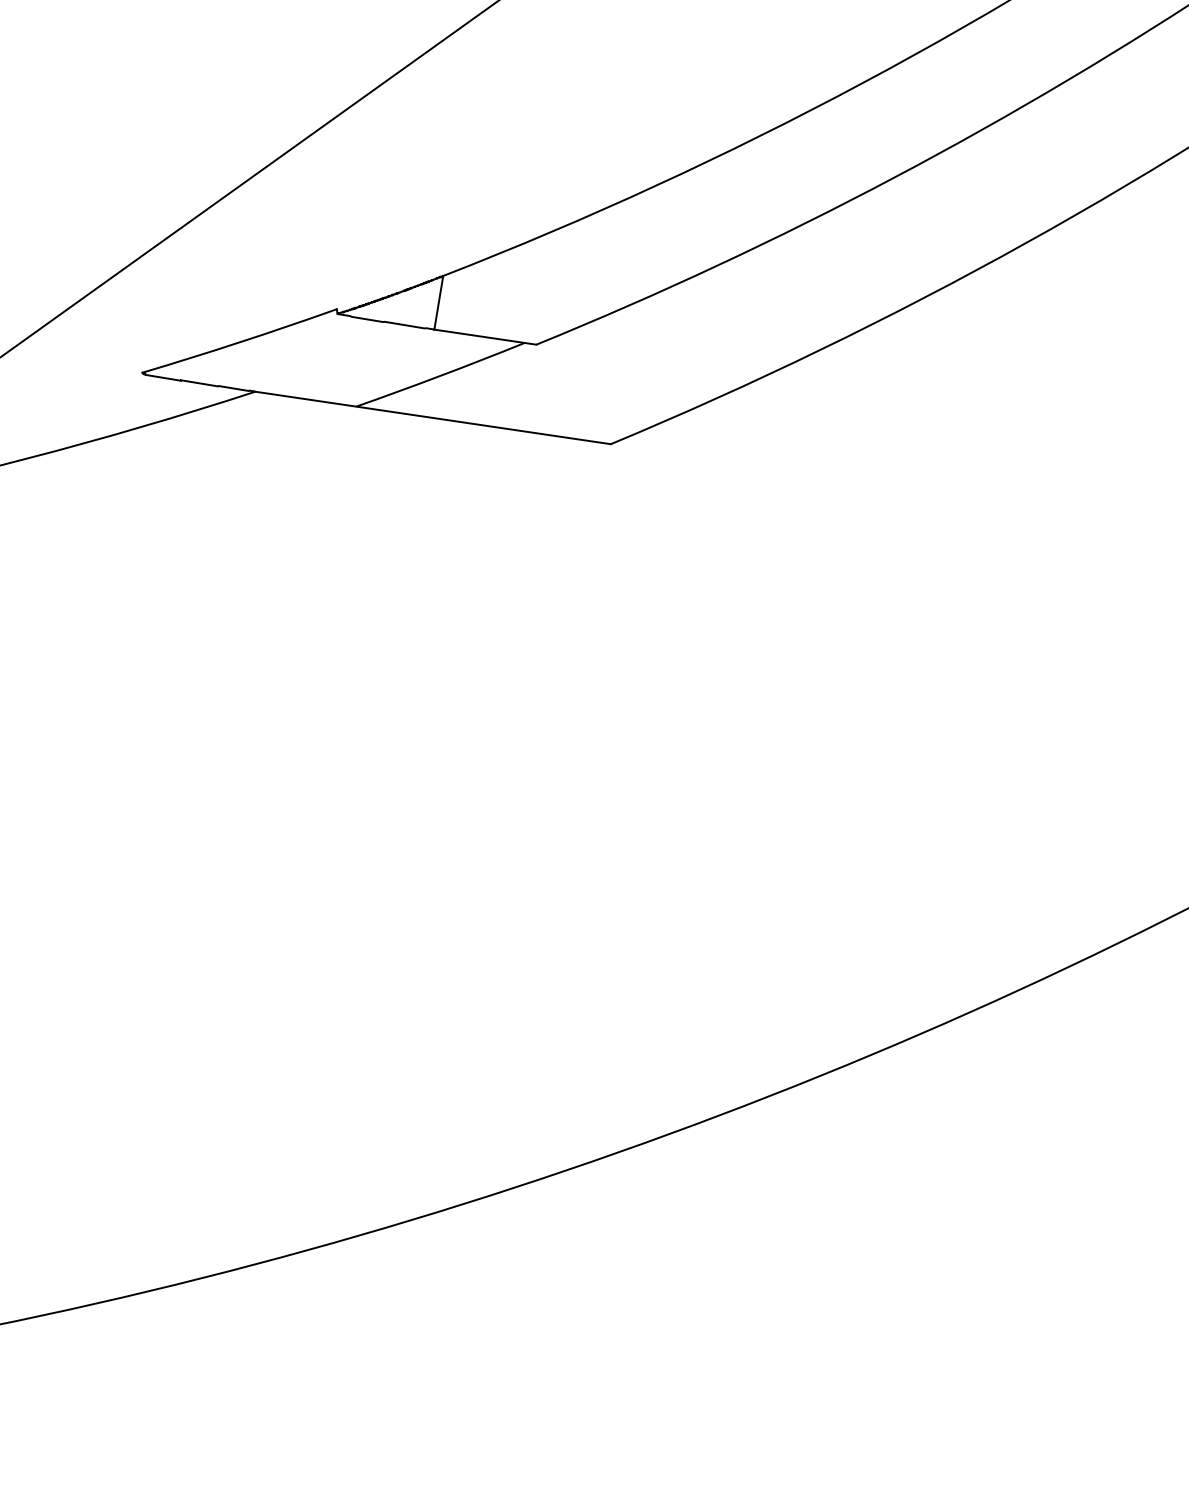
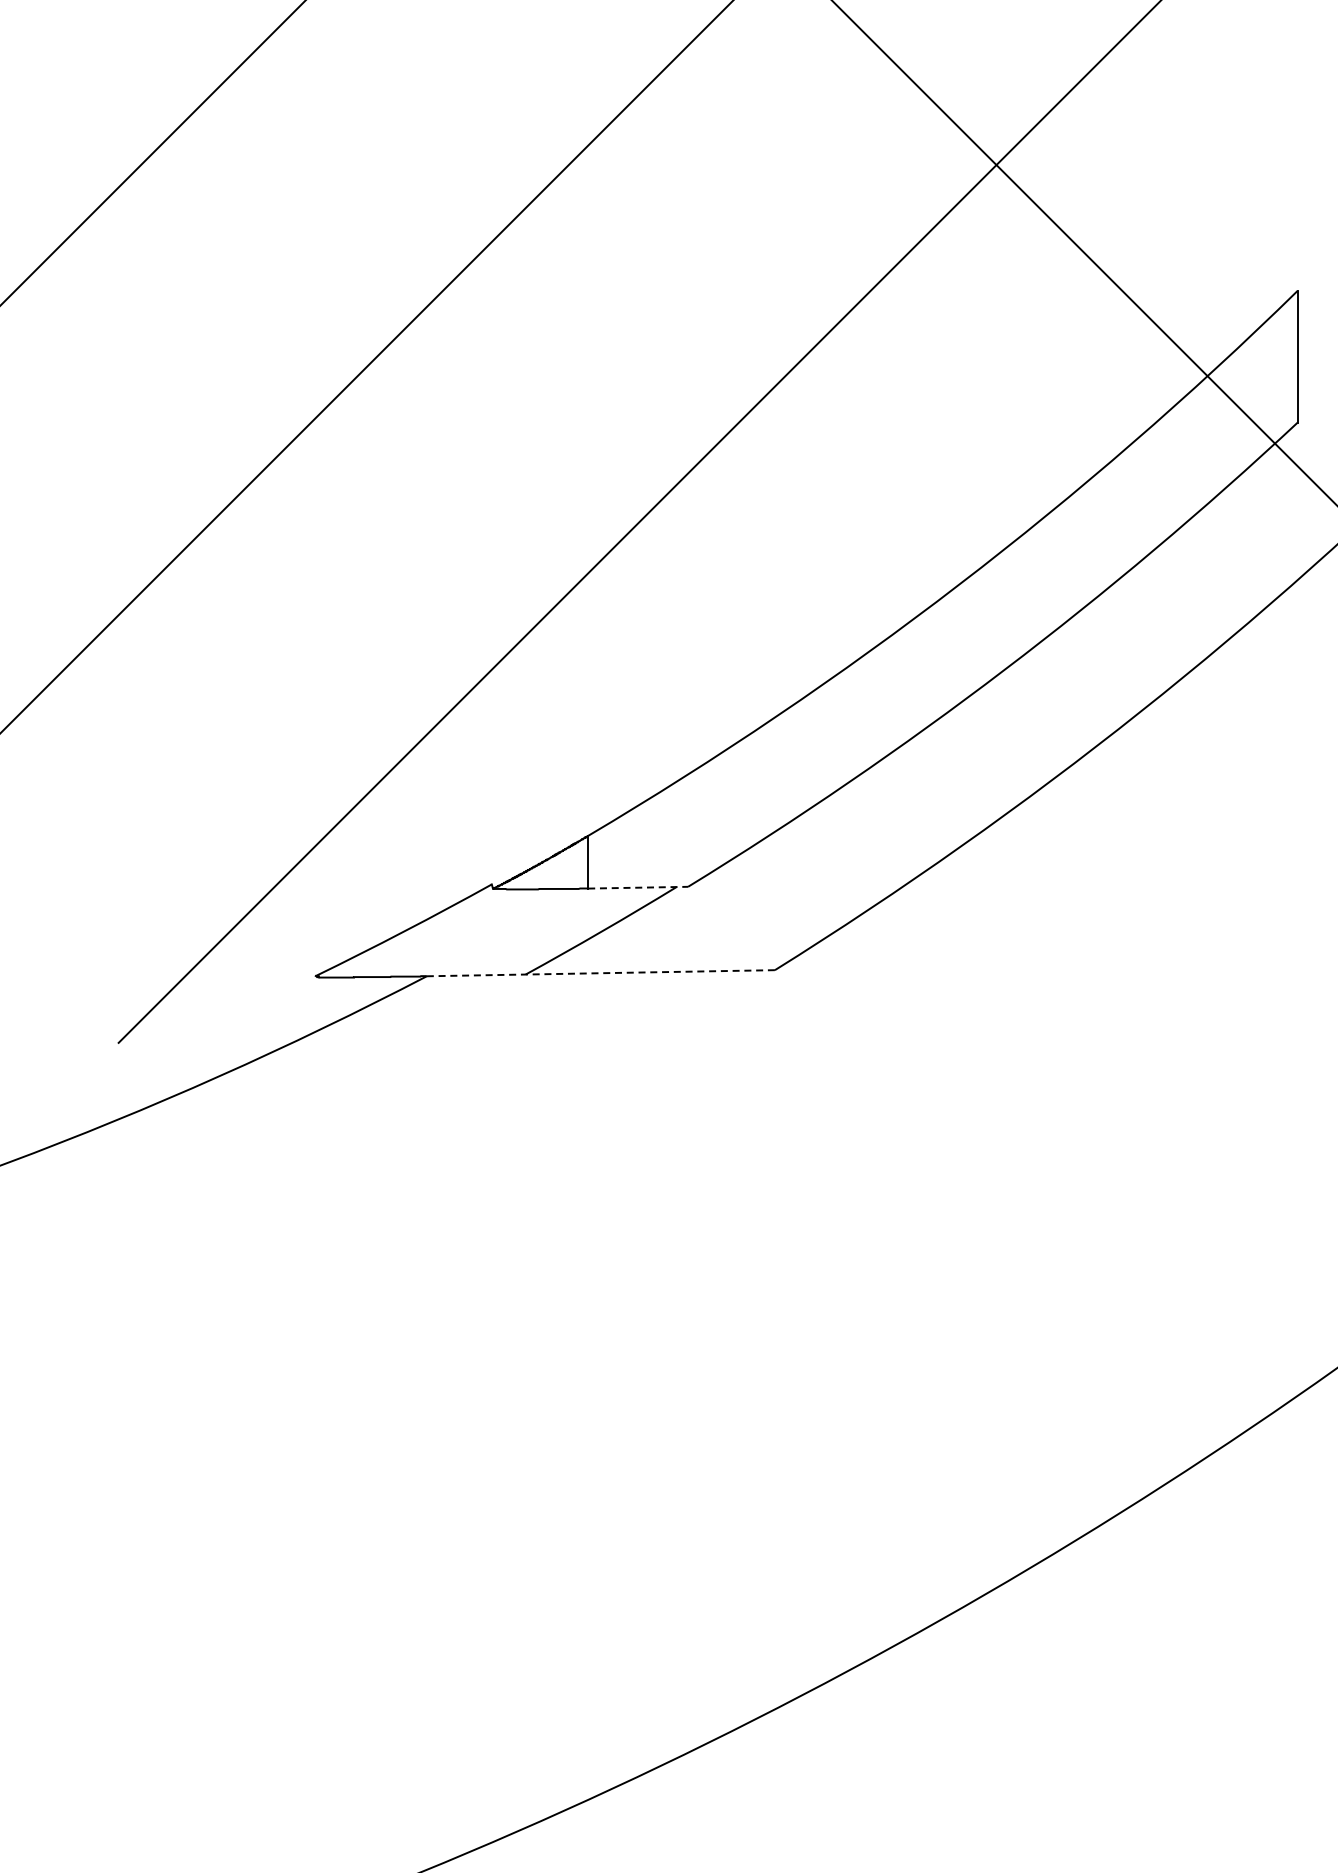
line: (485, 337) -> (638, 887), solid -> dashed
line: (433, 418) -> (601, 973), solid -> dashed

